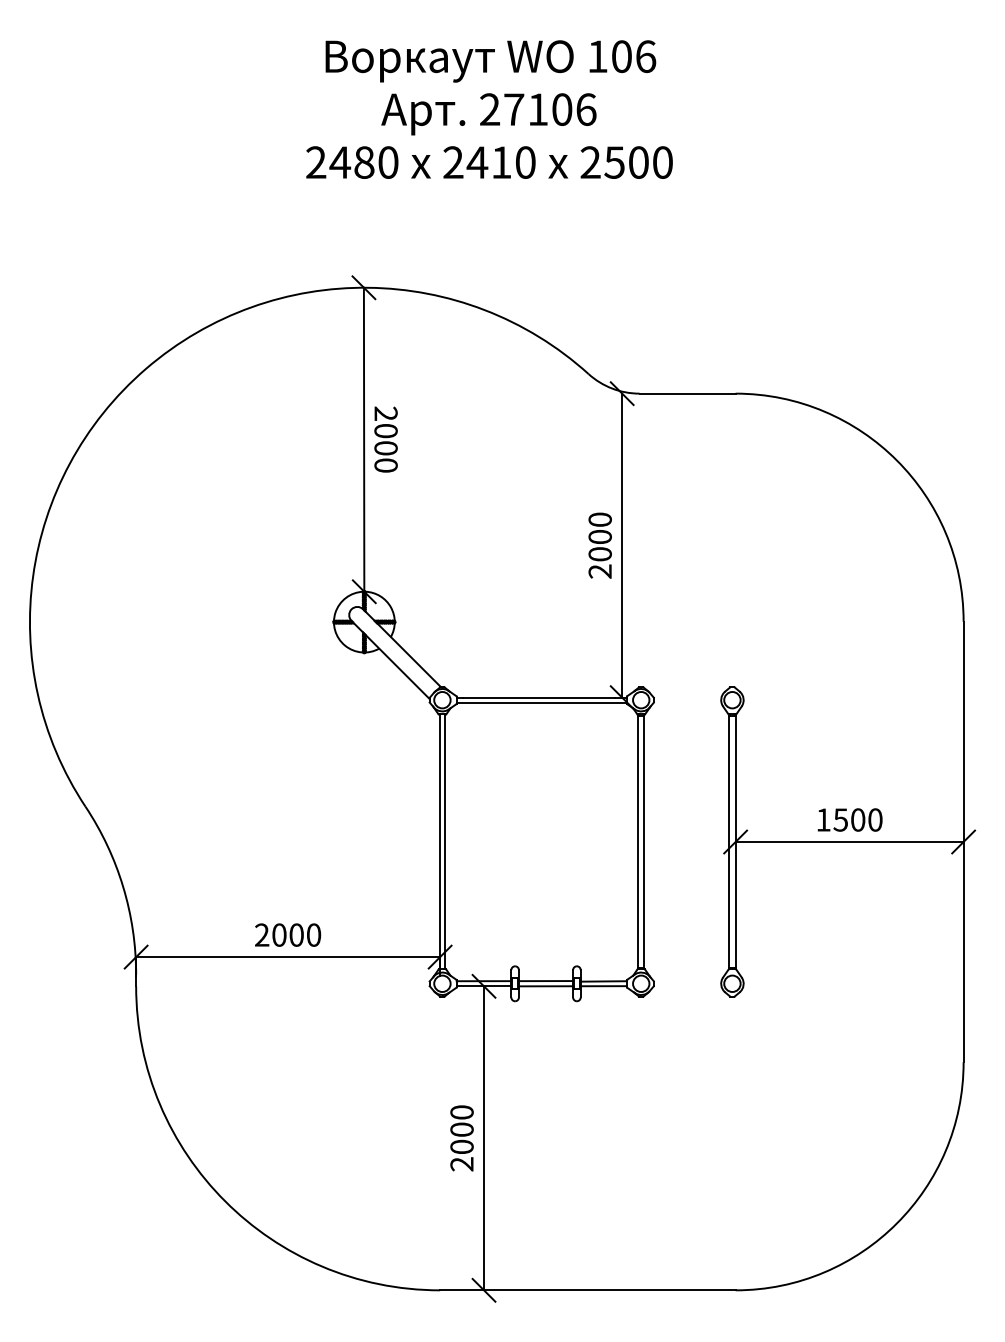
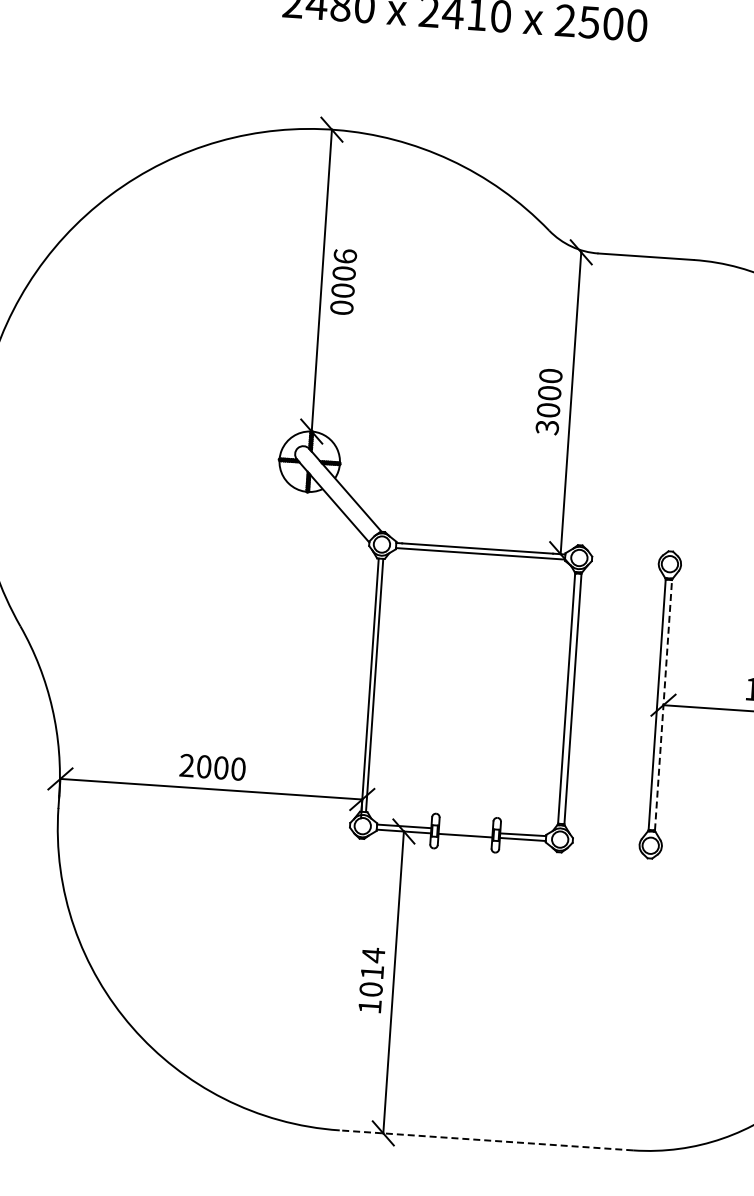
text: (385, 413) -> (344, 256), 2000 -> 9000
text: (600, 571) -> (547, 427), 2000 -> 3000
line: (735, 841) -> (663, 704), solid -> dashed
line: (545, 981) -> (465, 830), removed
text: (461, 1137) -> (371, 980), 2000 -> 1014
line: (587, 1290) -> (486, 1140), solid -> dashed

